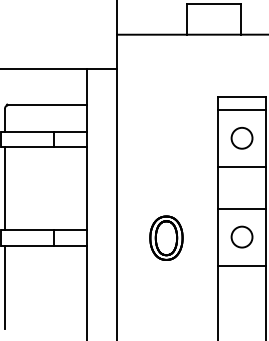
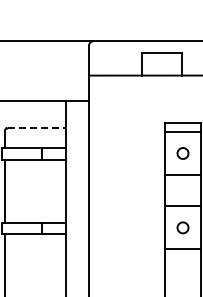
line: (48, 105) -> (37, 128), solid -> dashed
circle: (241, 138) -> (182, 153), size x0.7
circle: (241, 236) -> (182, 227), size x0.7
part: (166, 238) -> (126, 228), removed

